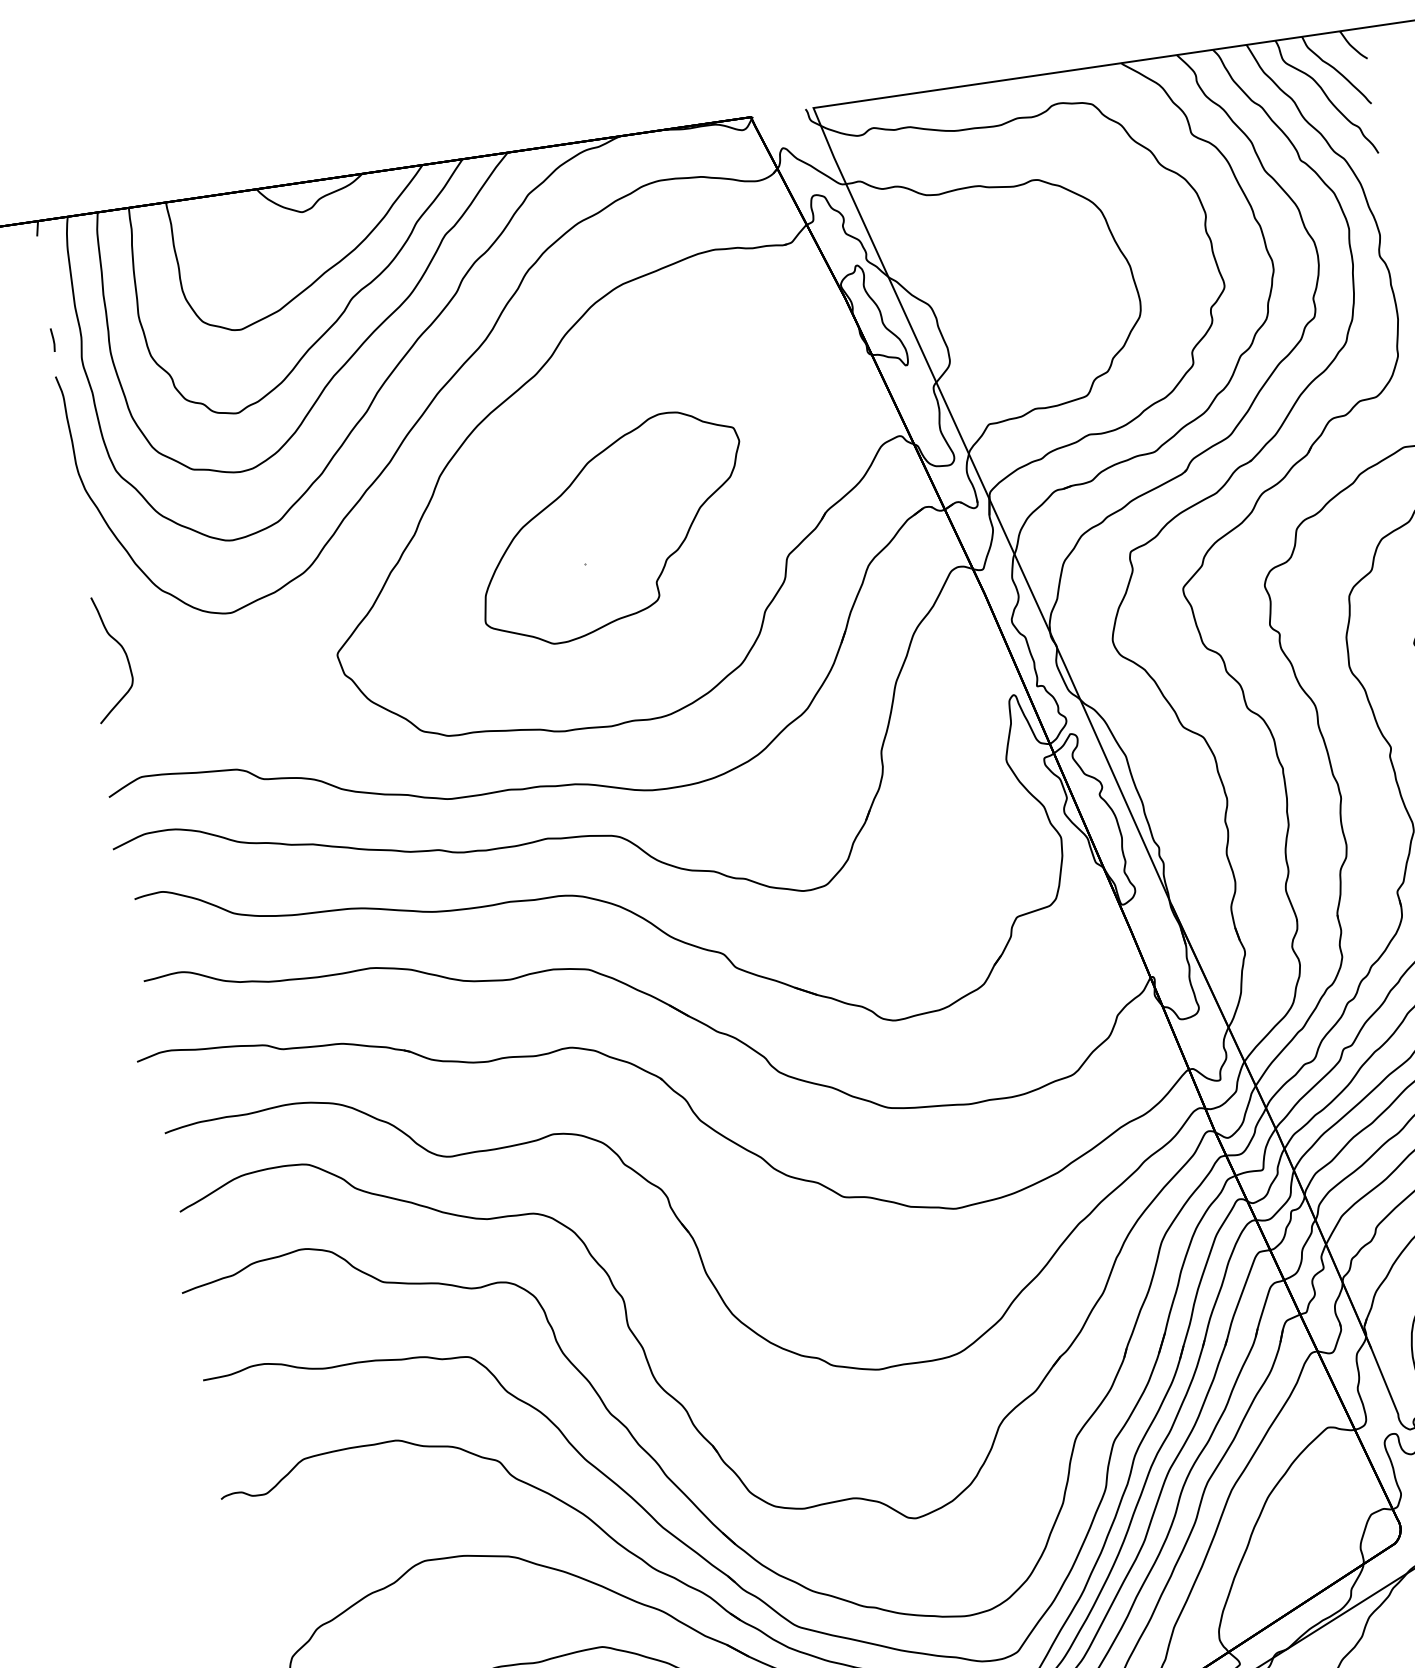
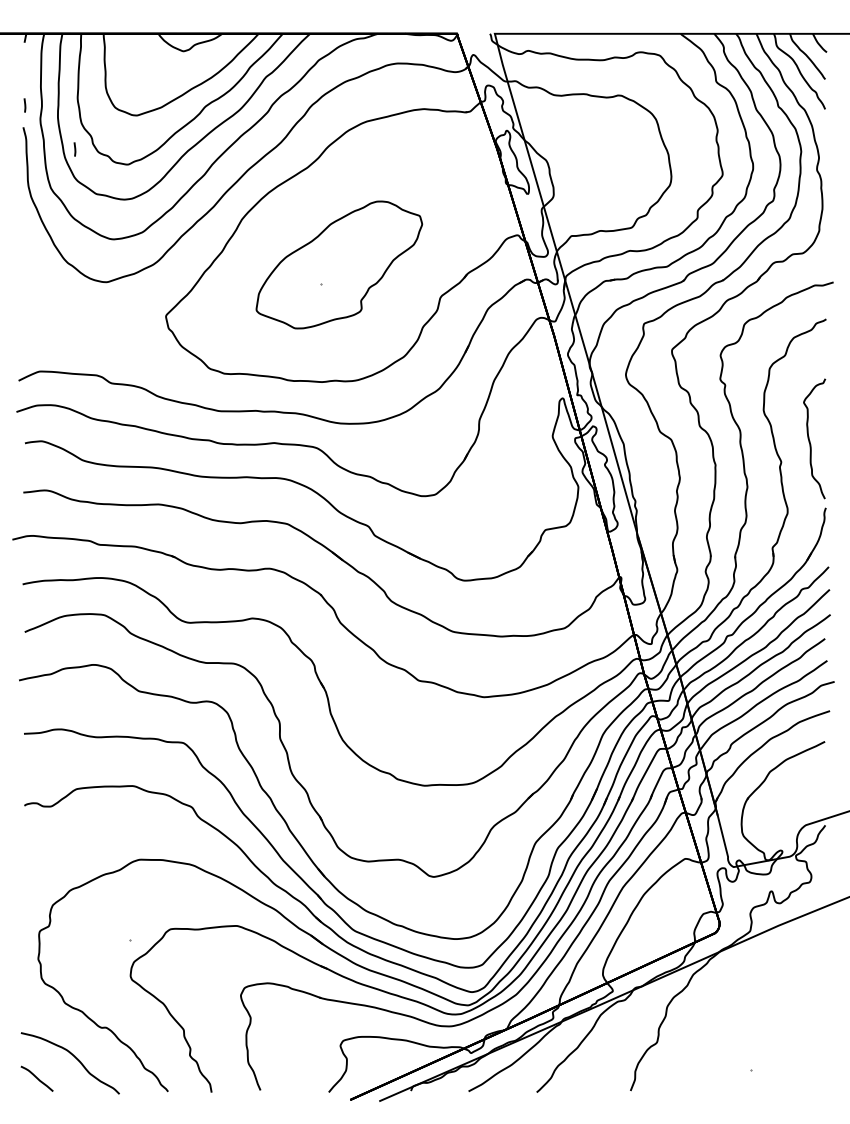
line: (145, 401) -> (74, 149), added
curve: (123, 652) -> (39, 296), removed

